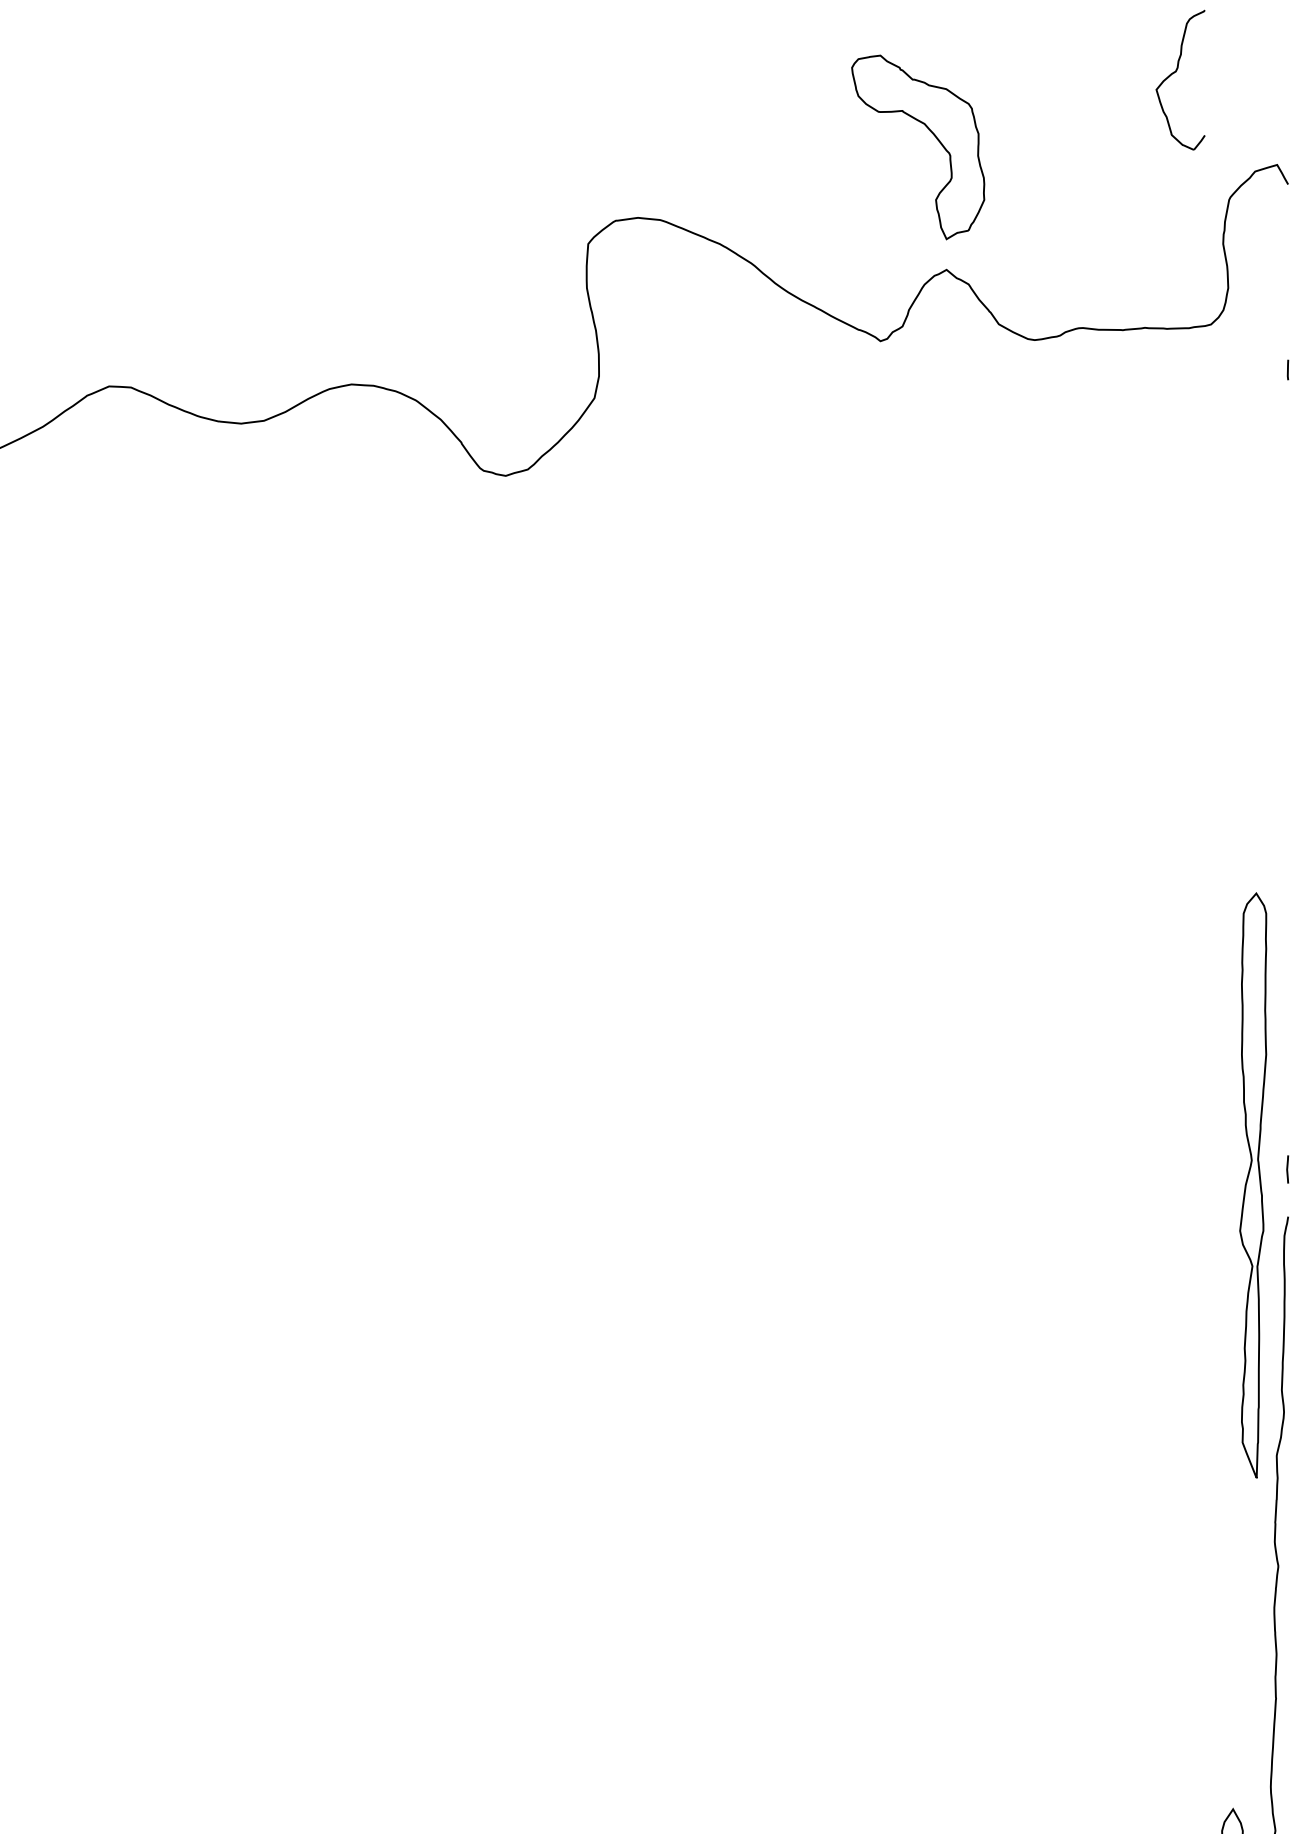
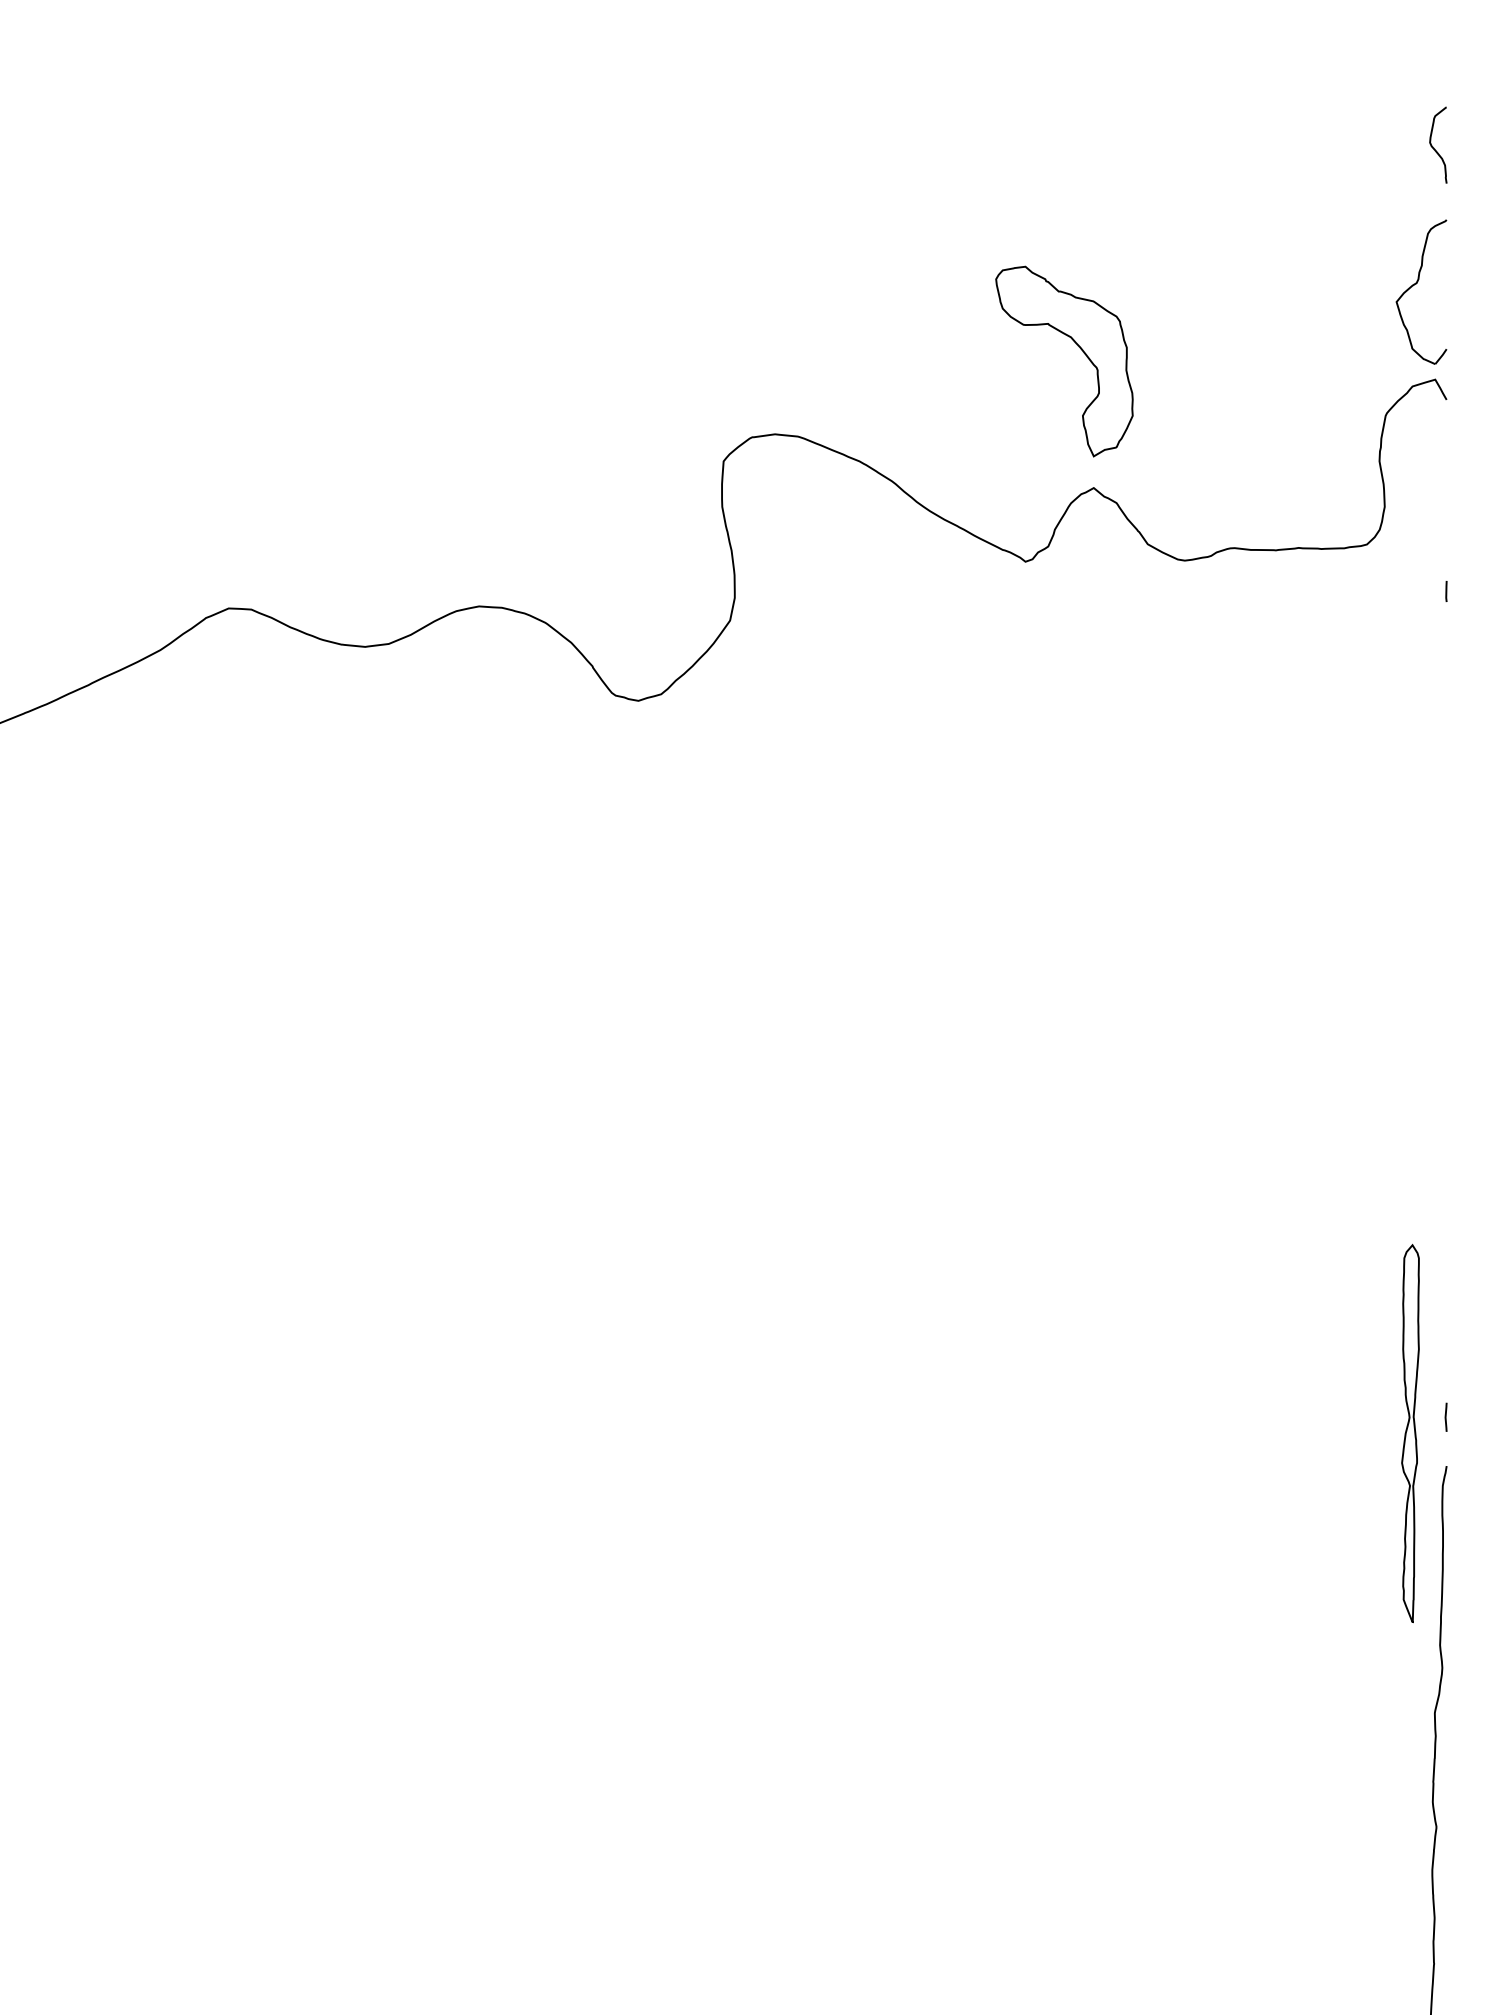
part: (1175, 72) -> (1416, 284), moved
part: (1253, 1185) -> (1410, 1433), size x0.62

